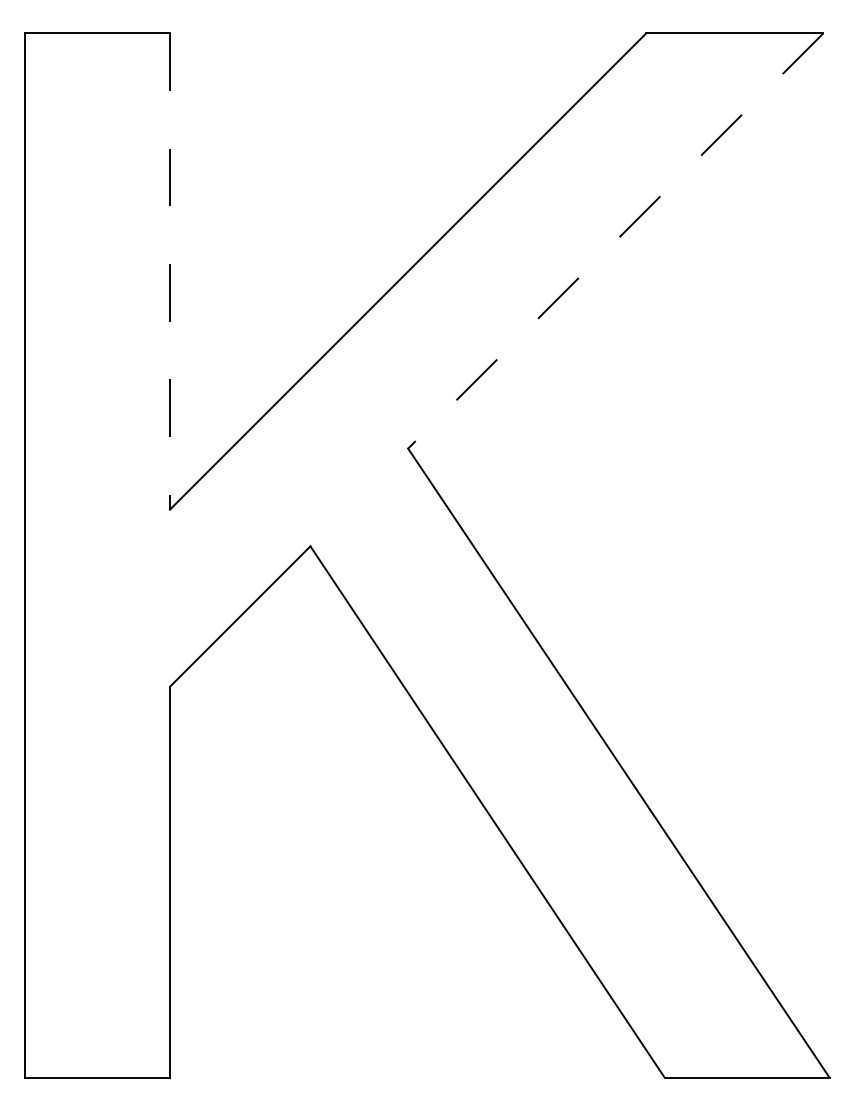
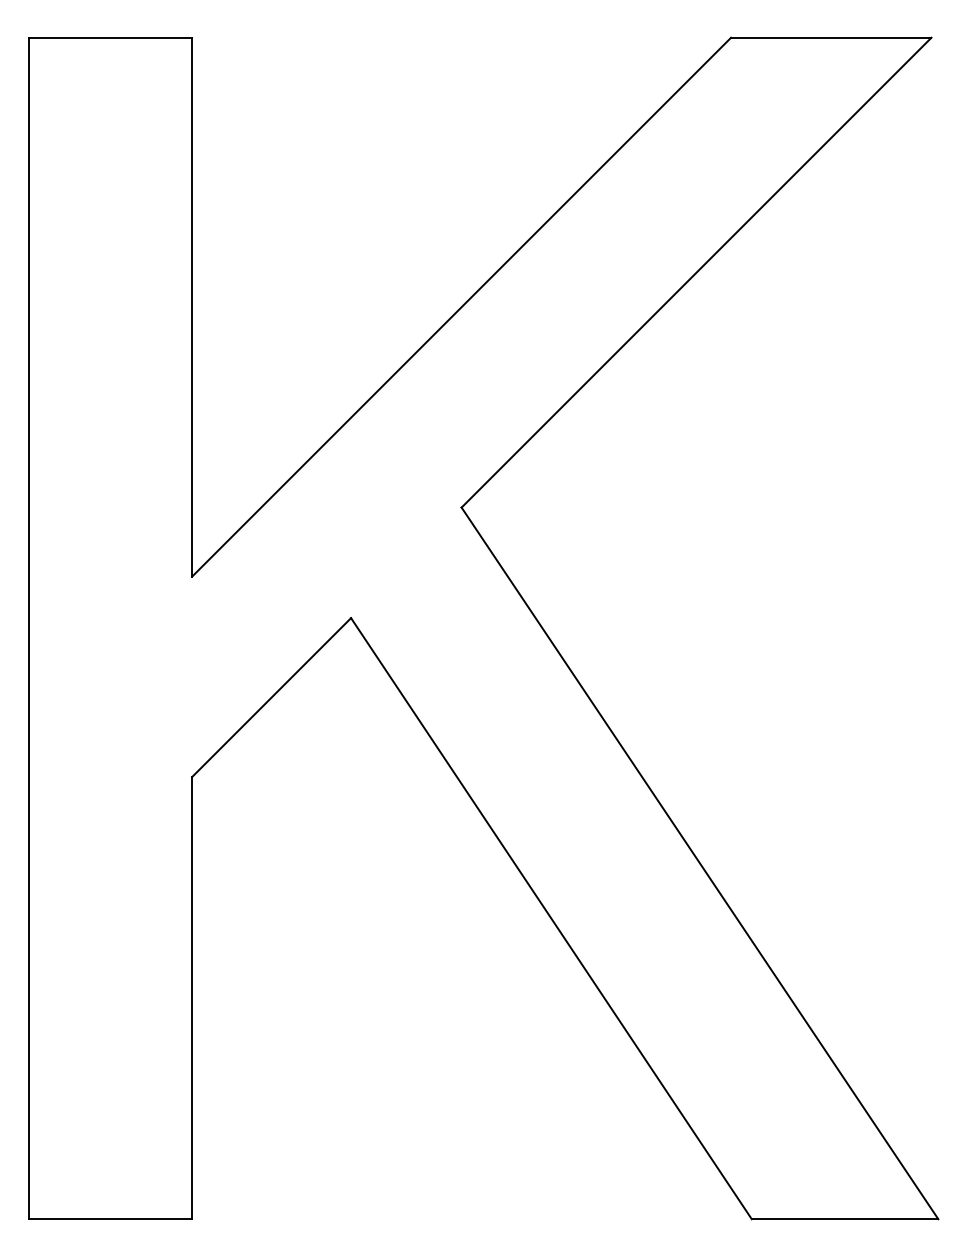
line: (615, 240) -> (696, 272), dashed -> solid
line: (169, 272) -> (191, 308), dashed -> solid

